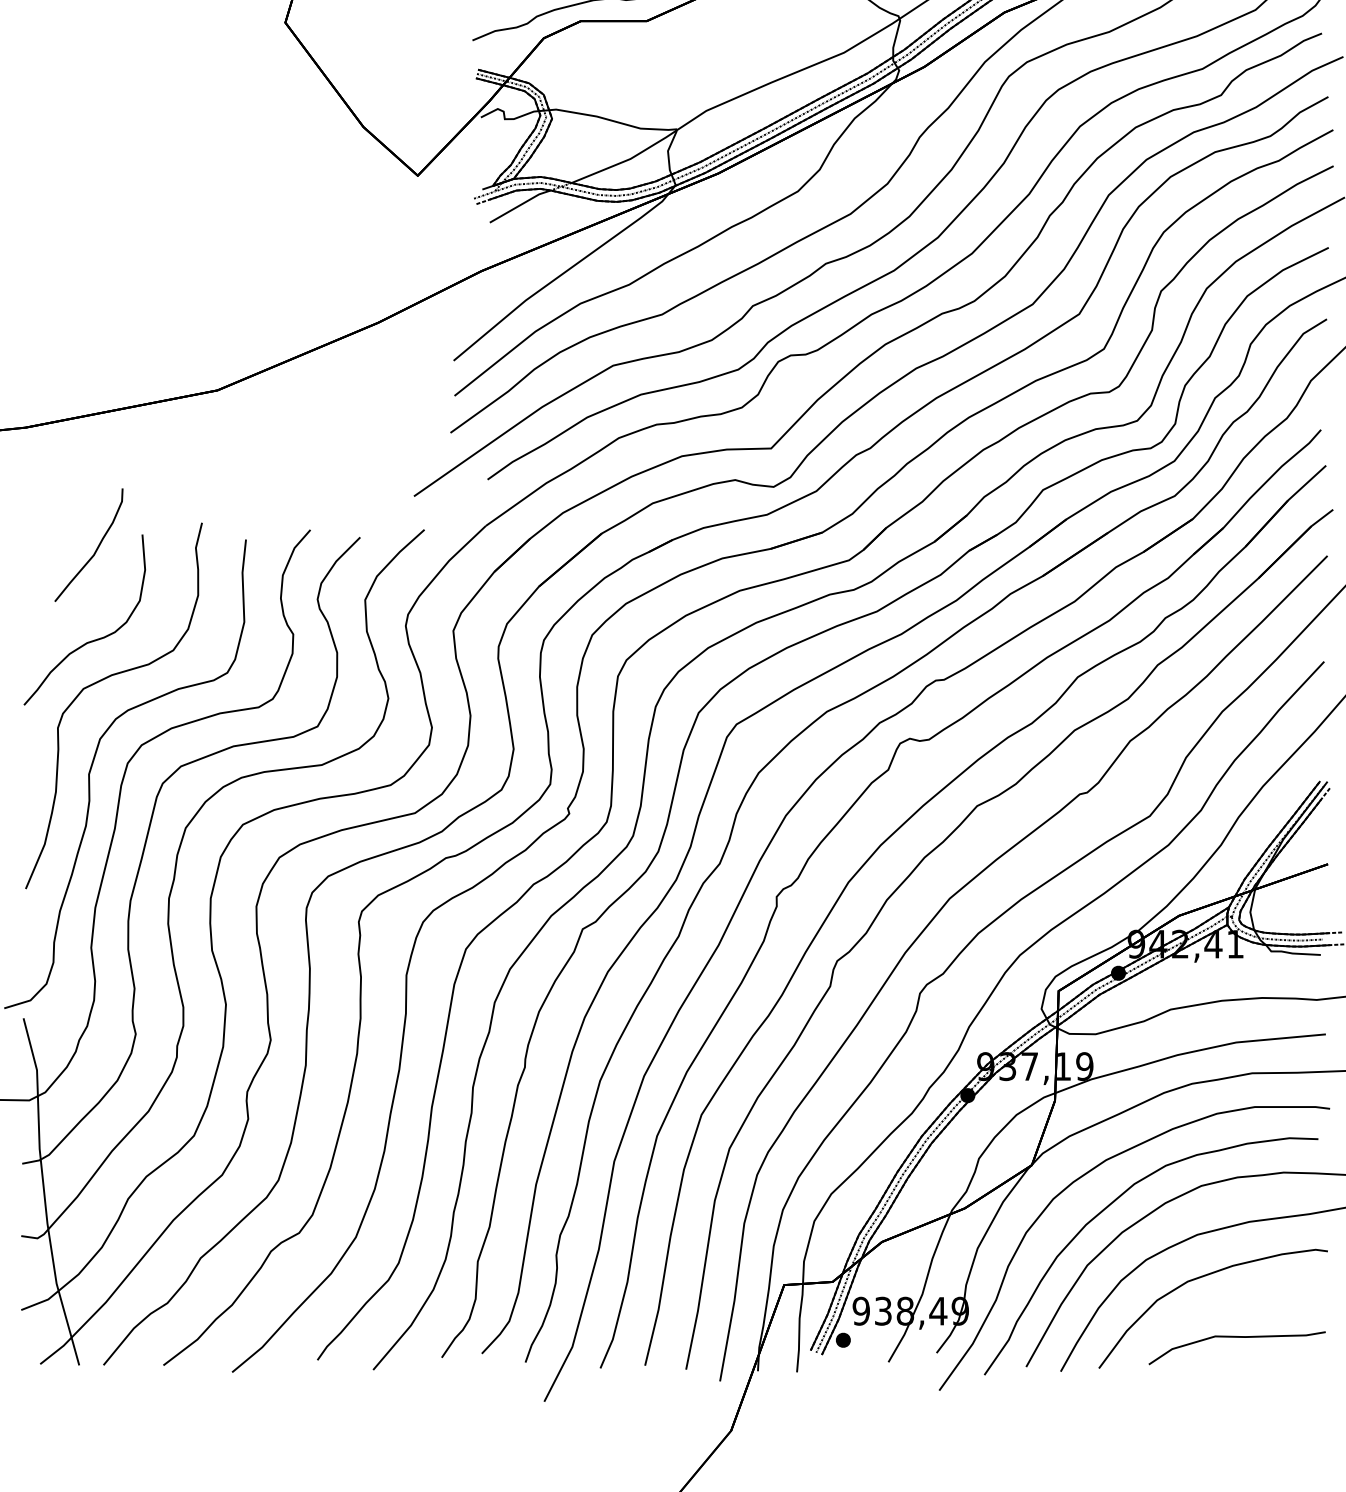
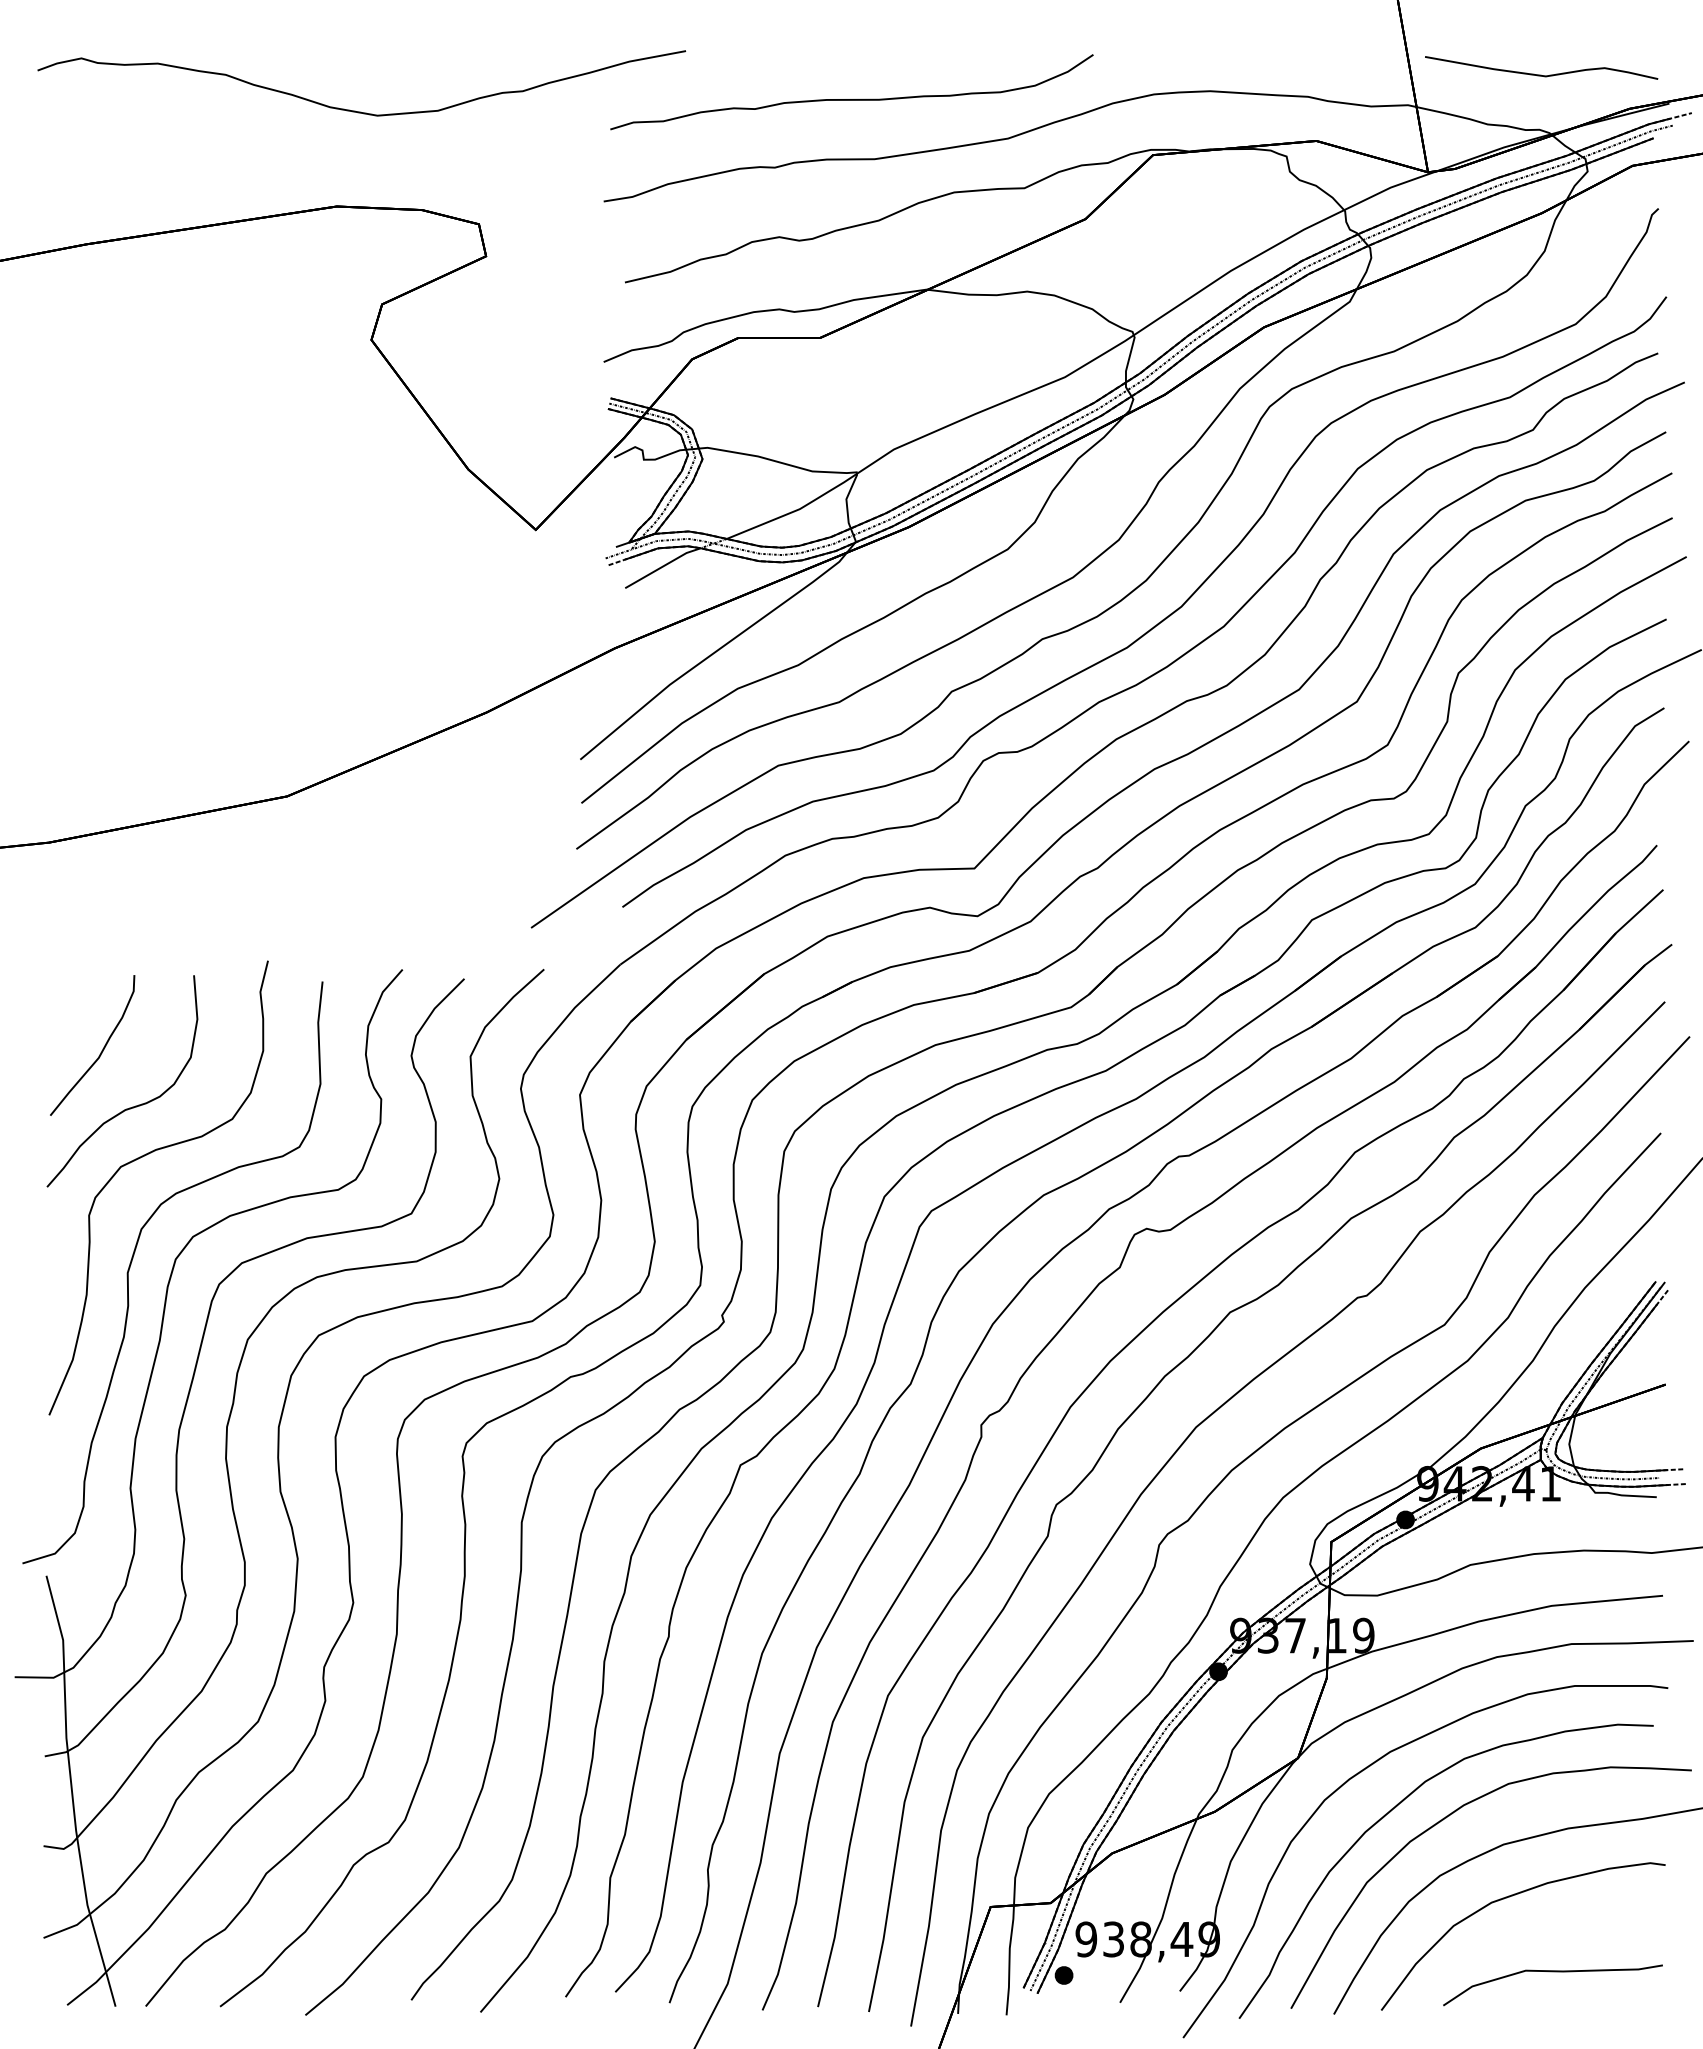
part: (96, 549) -> (101, 1050), moved

